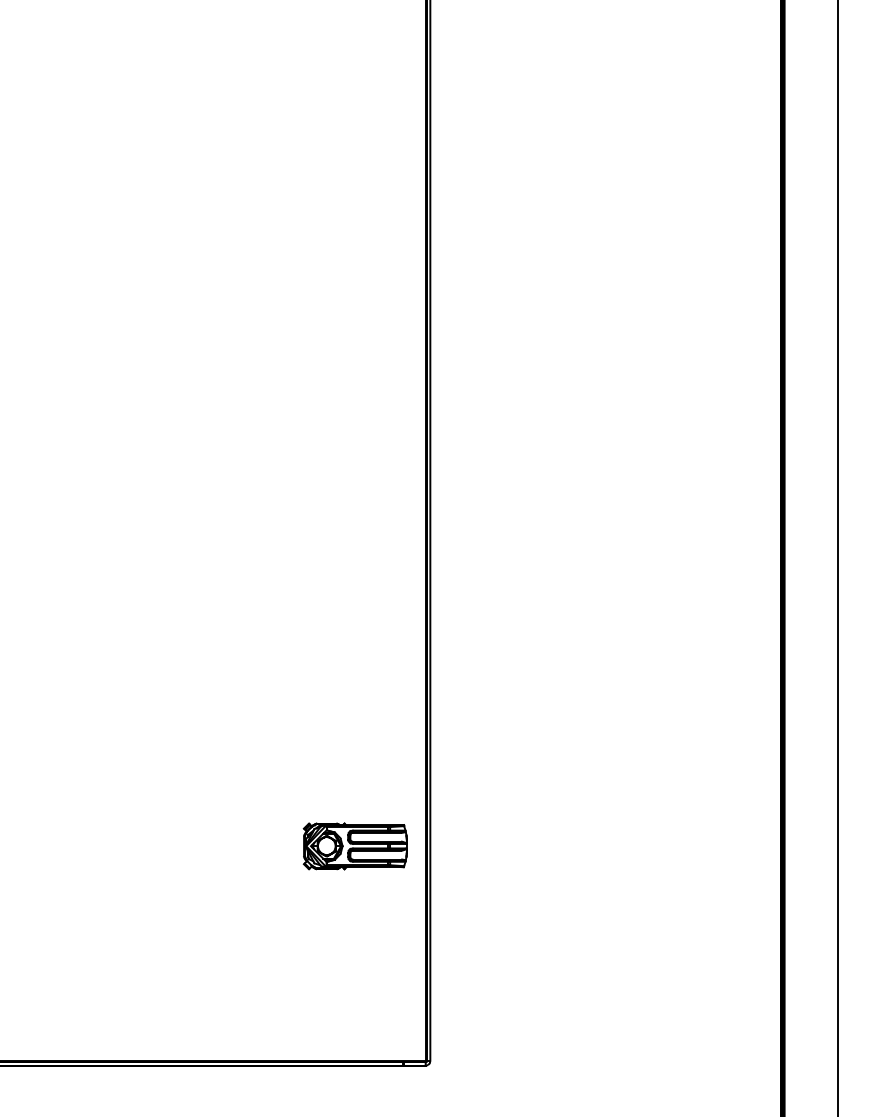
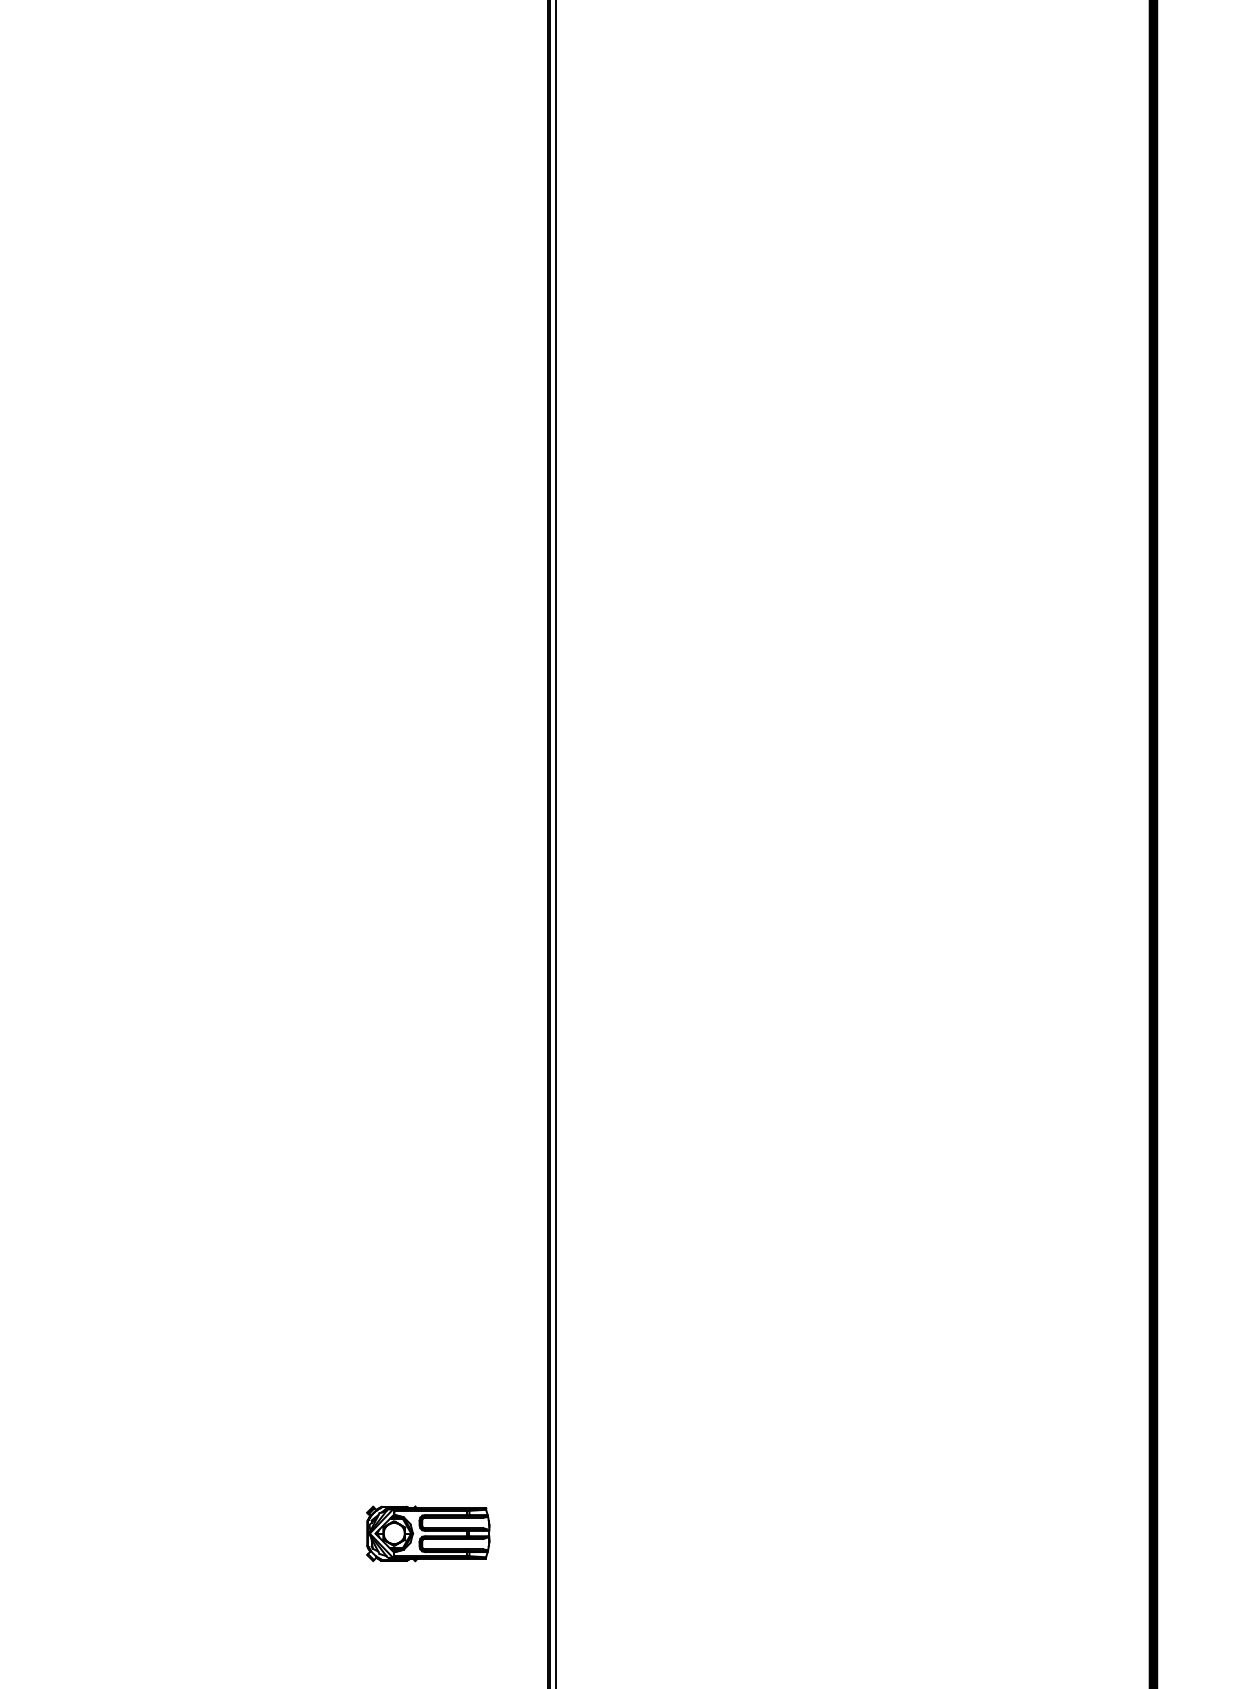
part: (354, 846) -> (426, 1533), size x0.7

